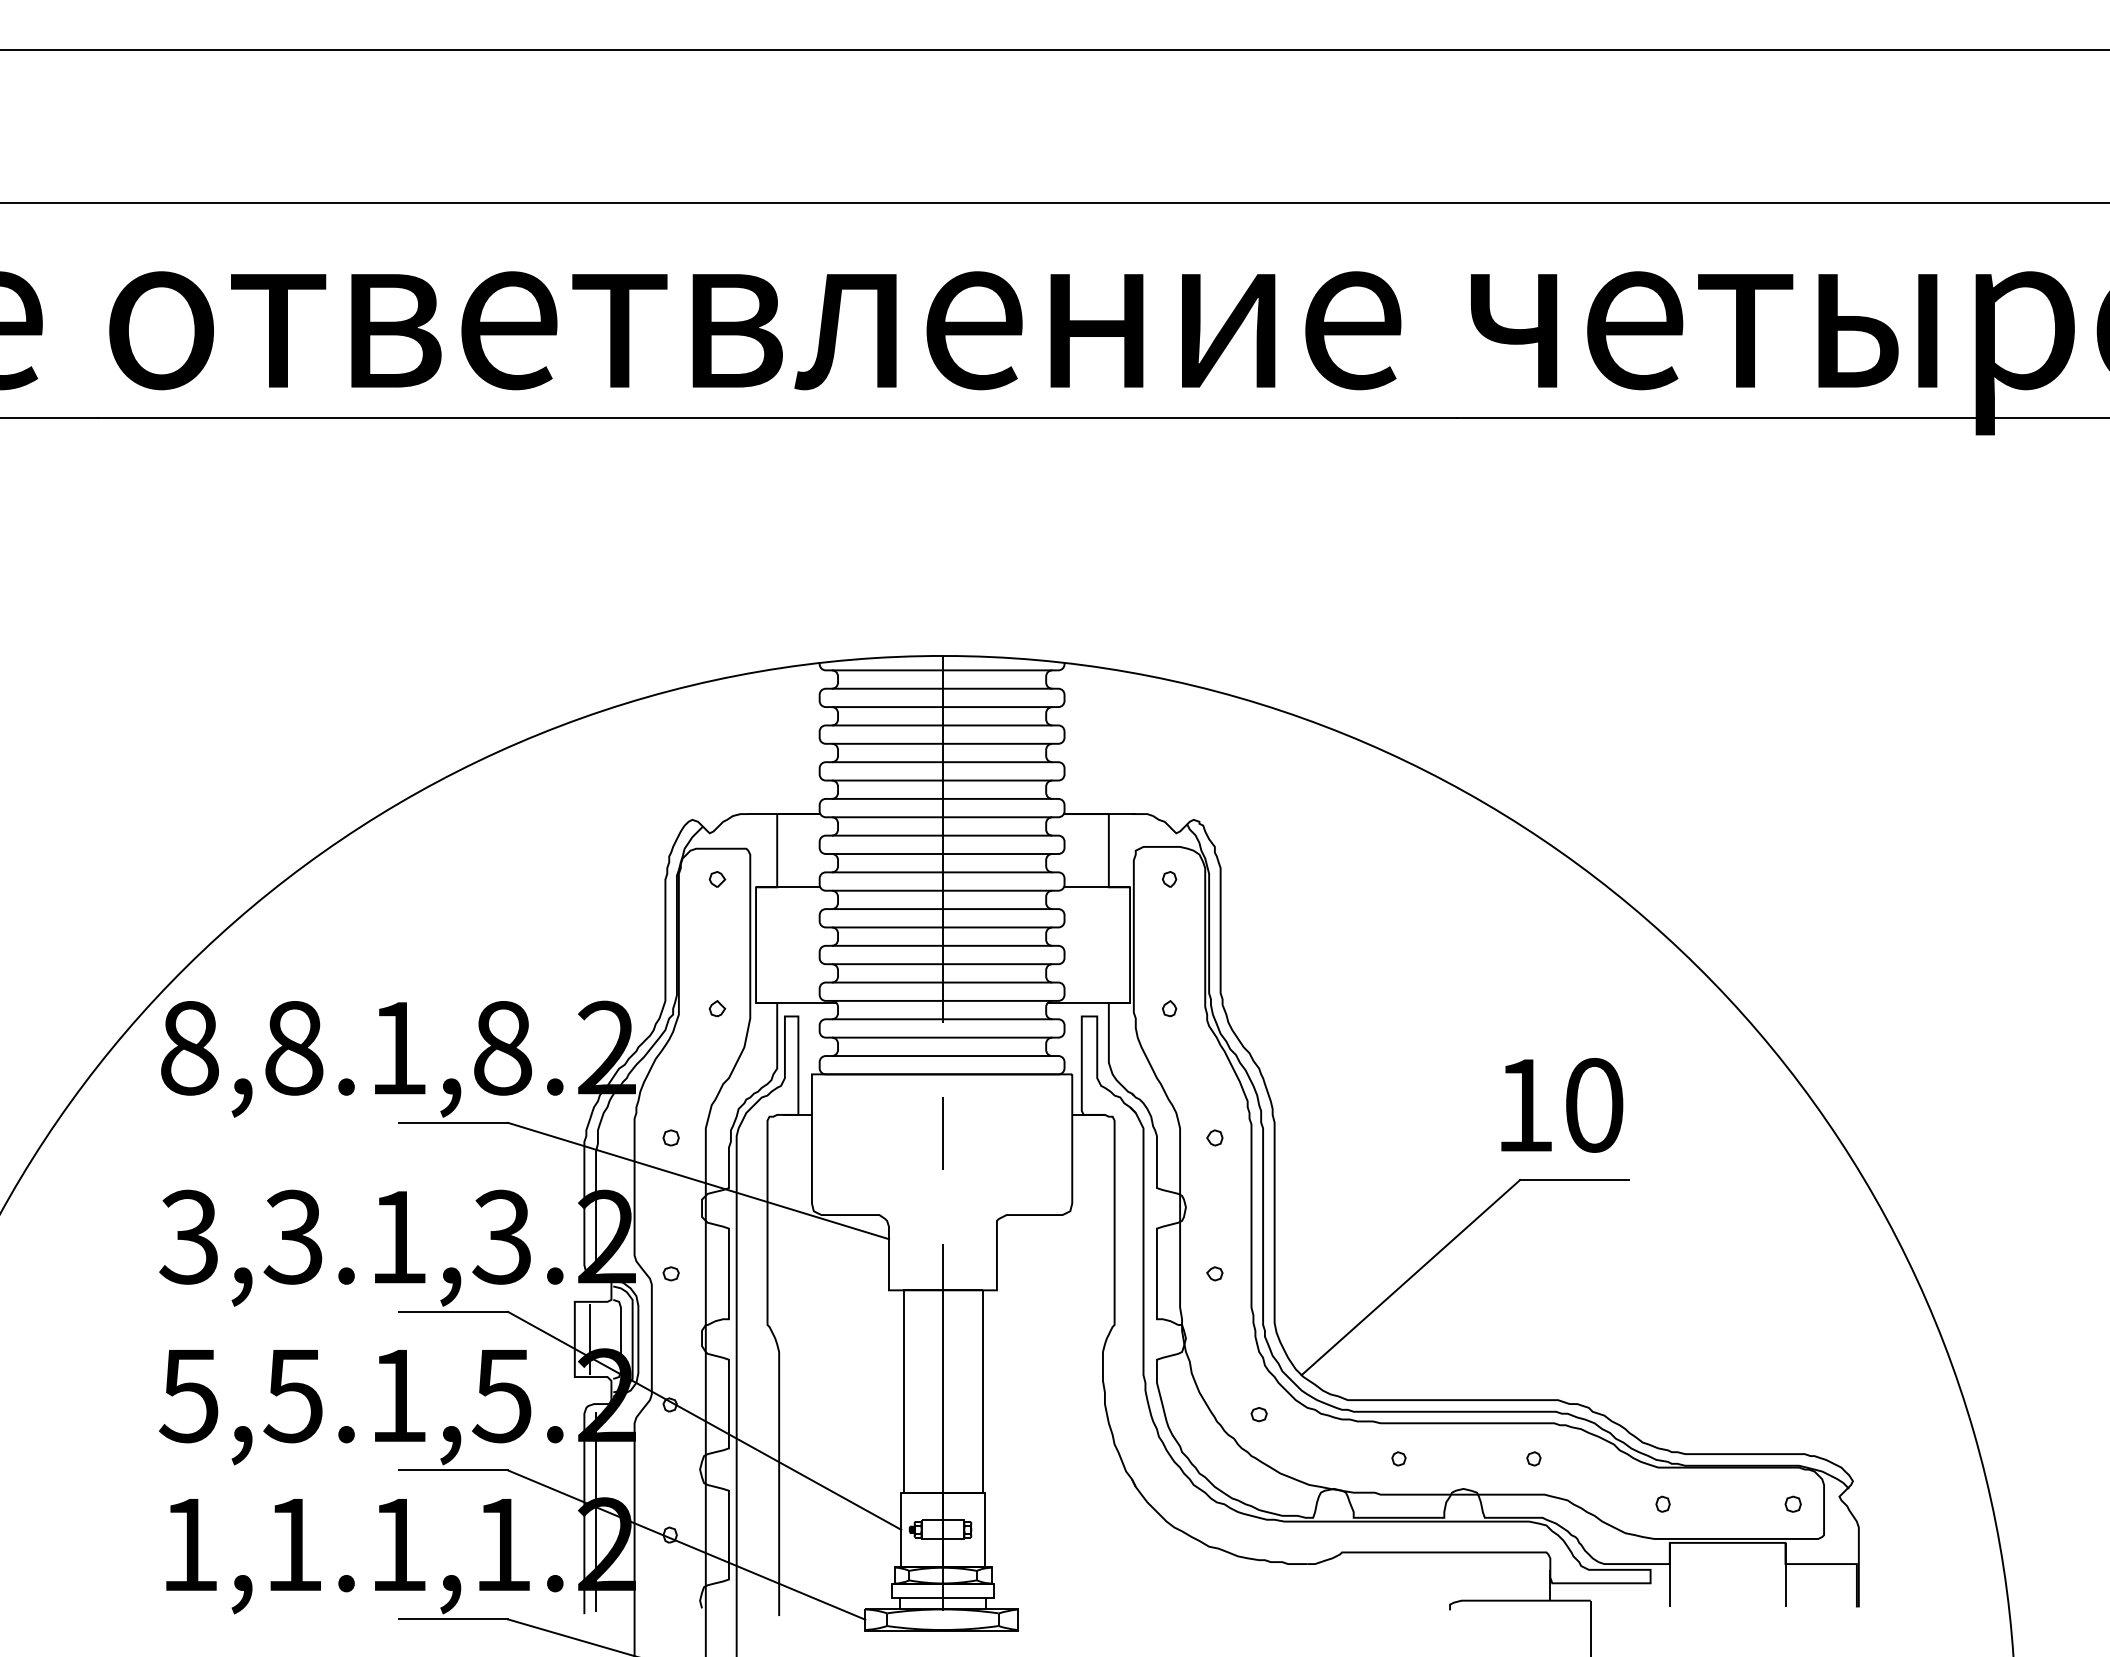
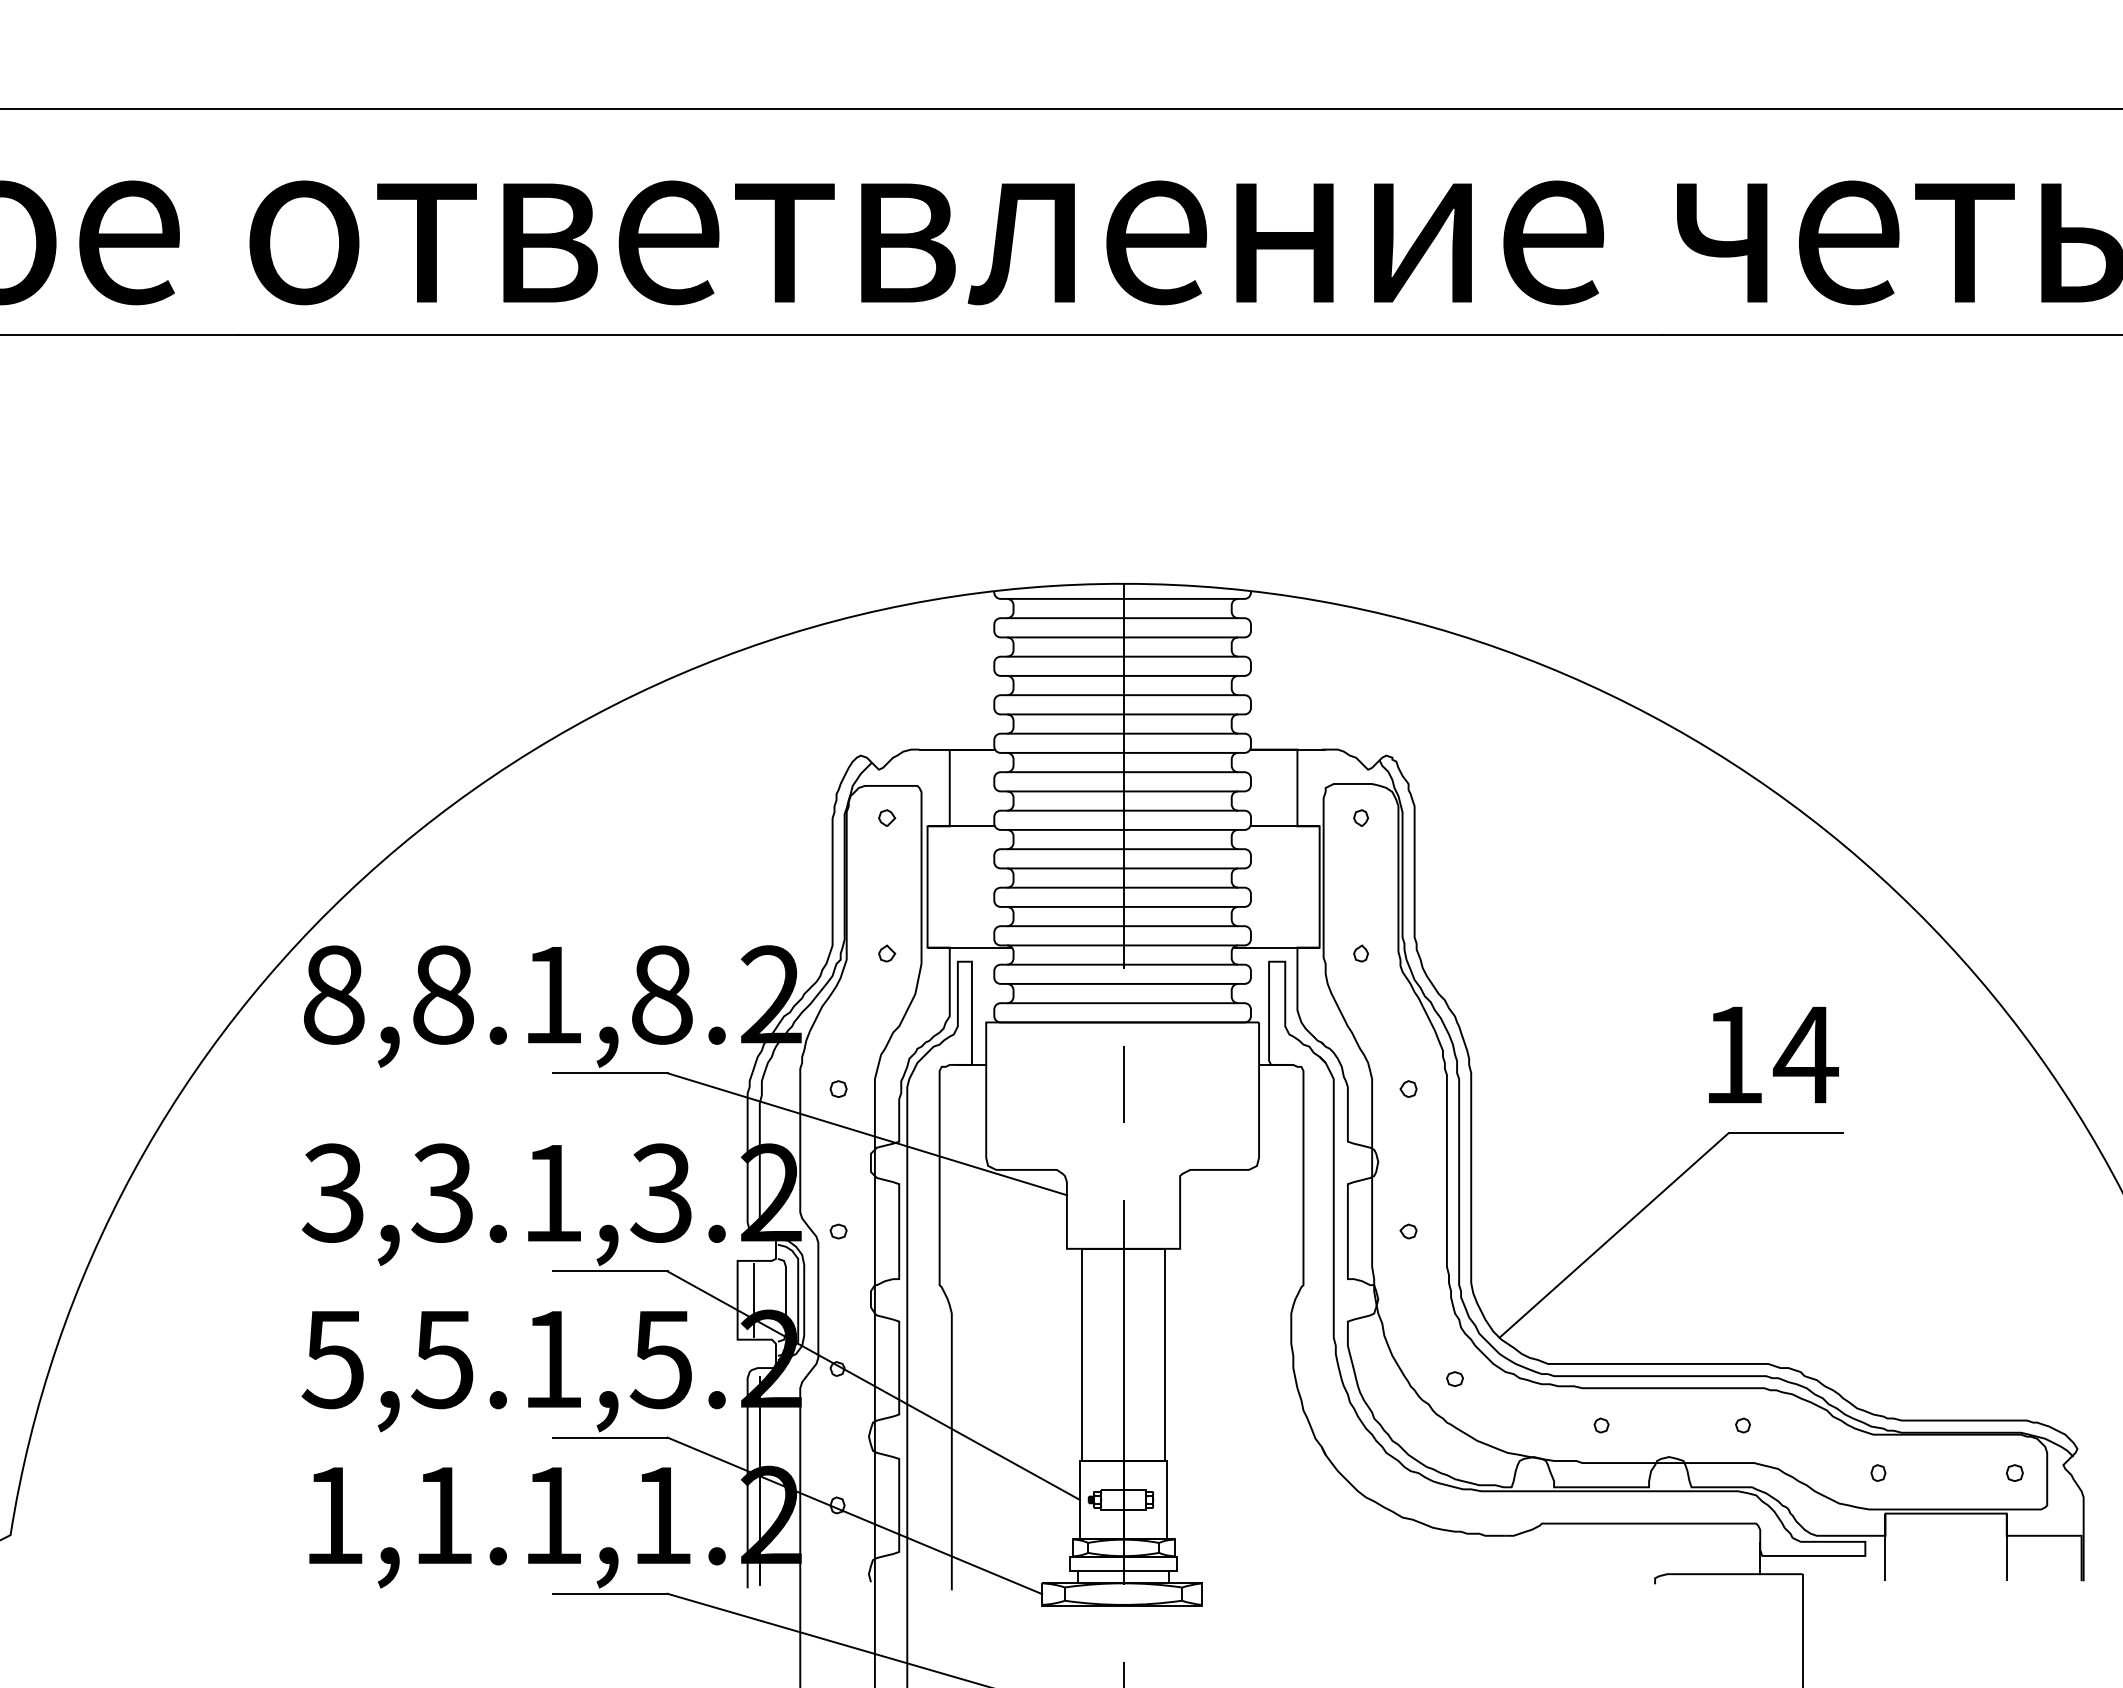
text: (1593, 1104) -> (1805, 1054), 10 -> 14

